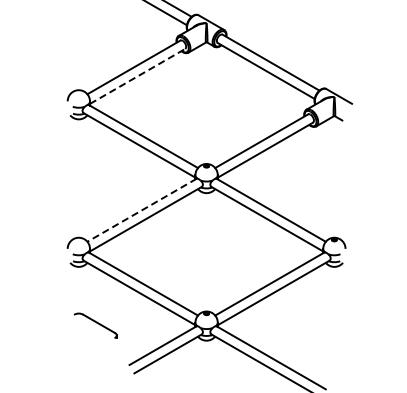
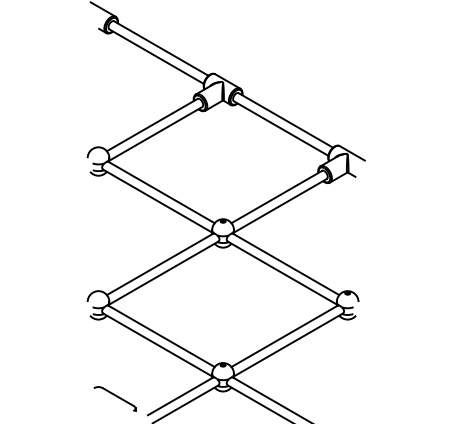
line: (137, 76) -> (155, 133), dashed -> solid
line: (142, 210) -> (160, 264), dashed -> solid
part: (95, 325) -> (114, 398), moved

